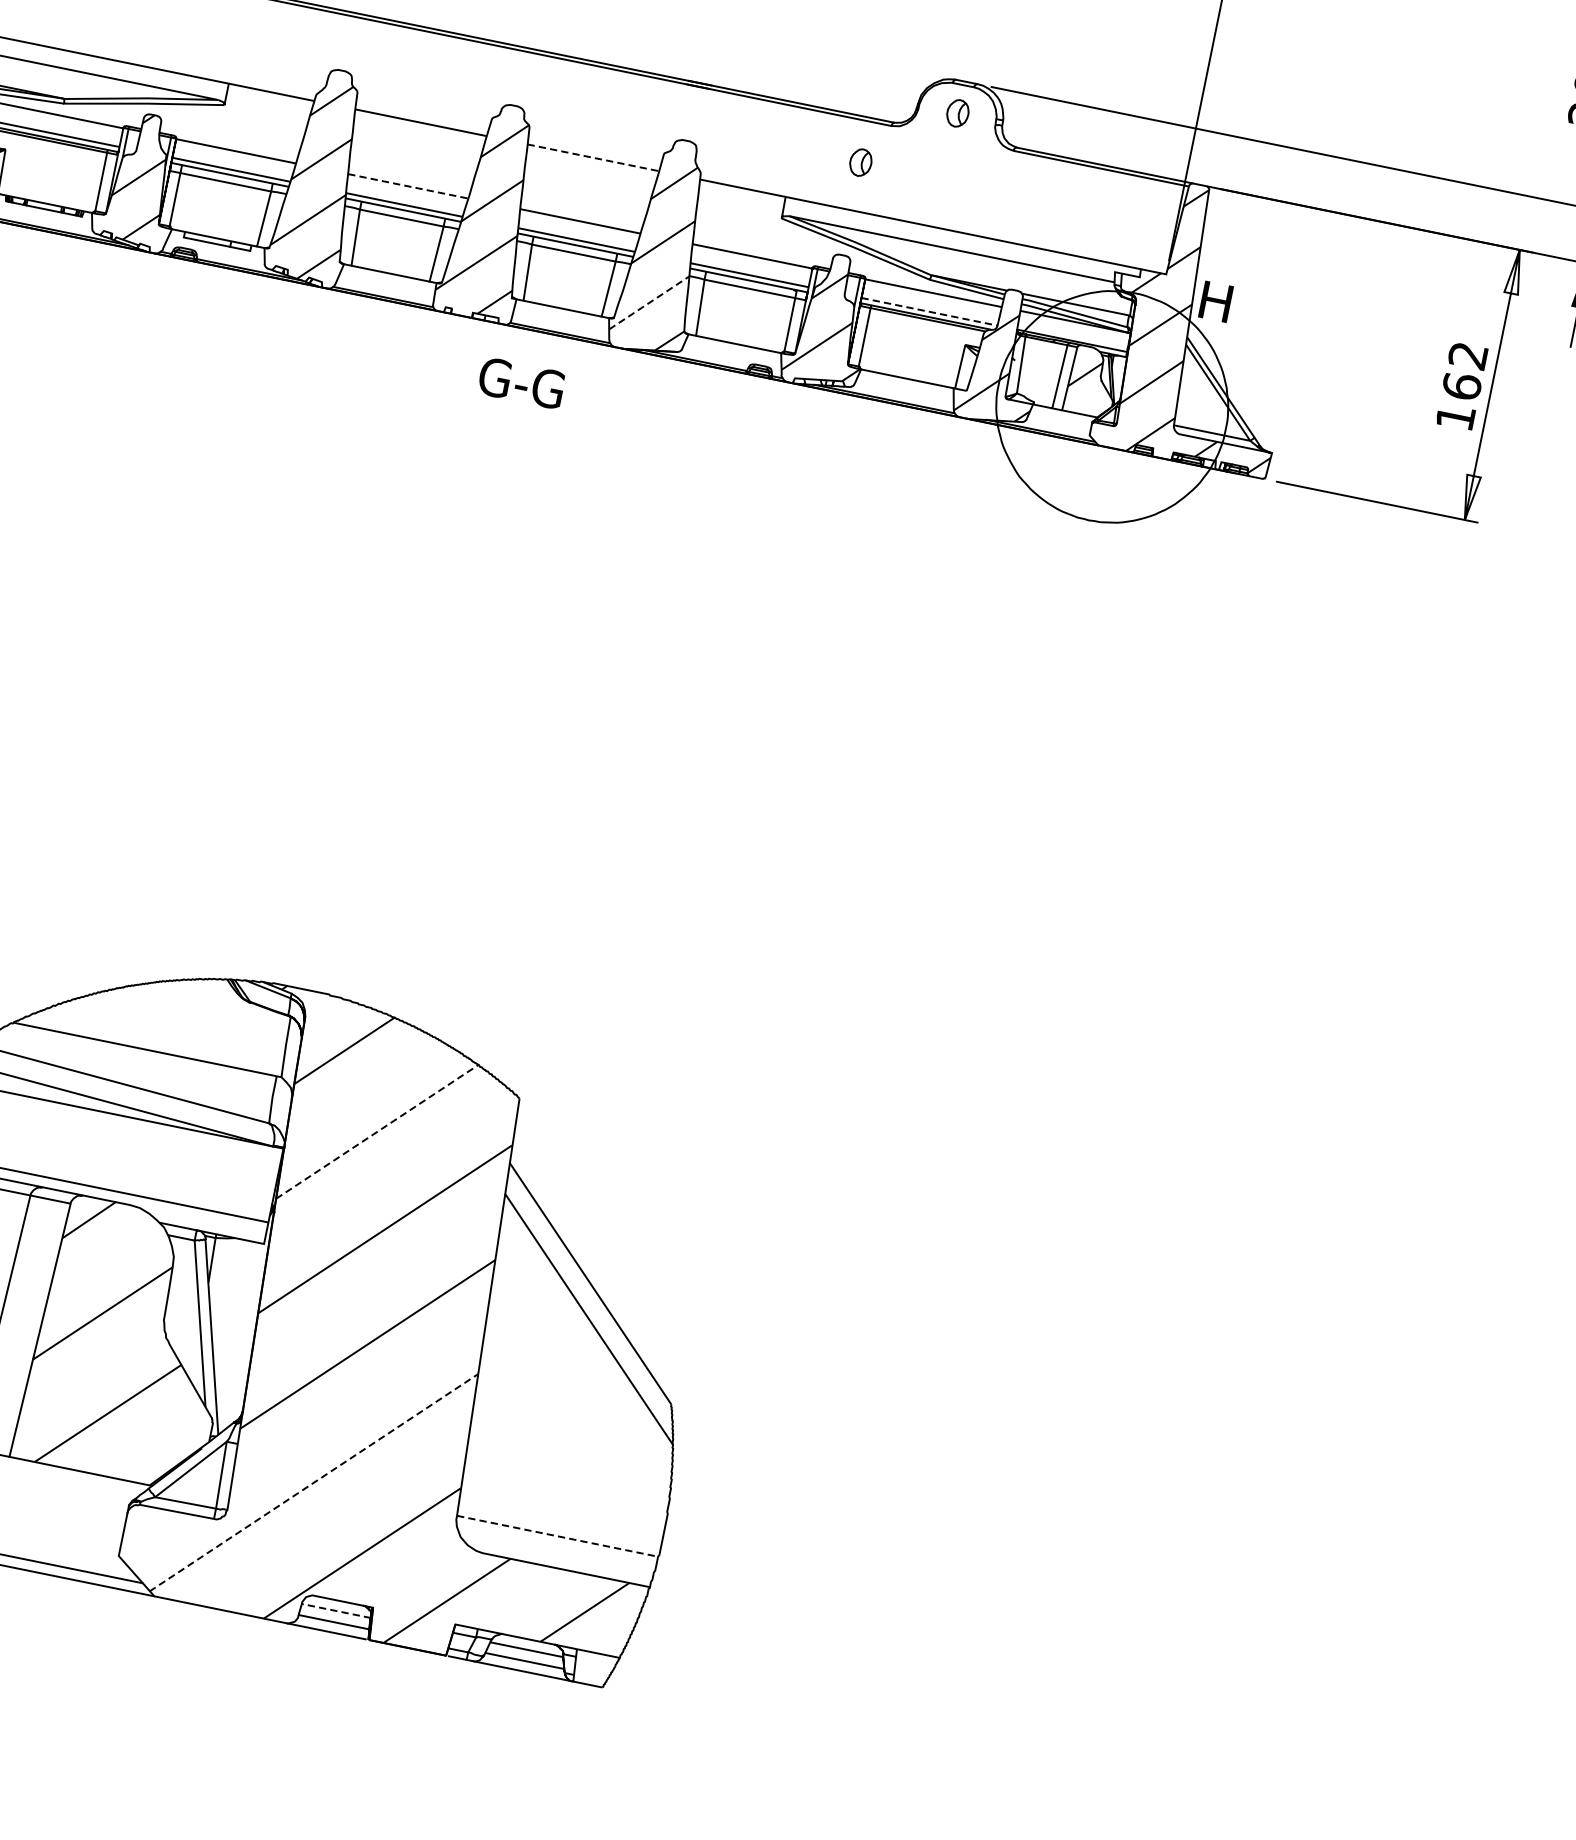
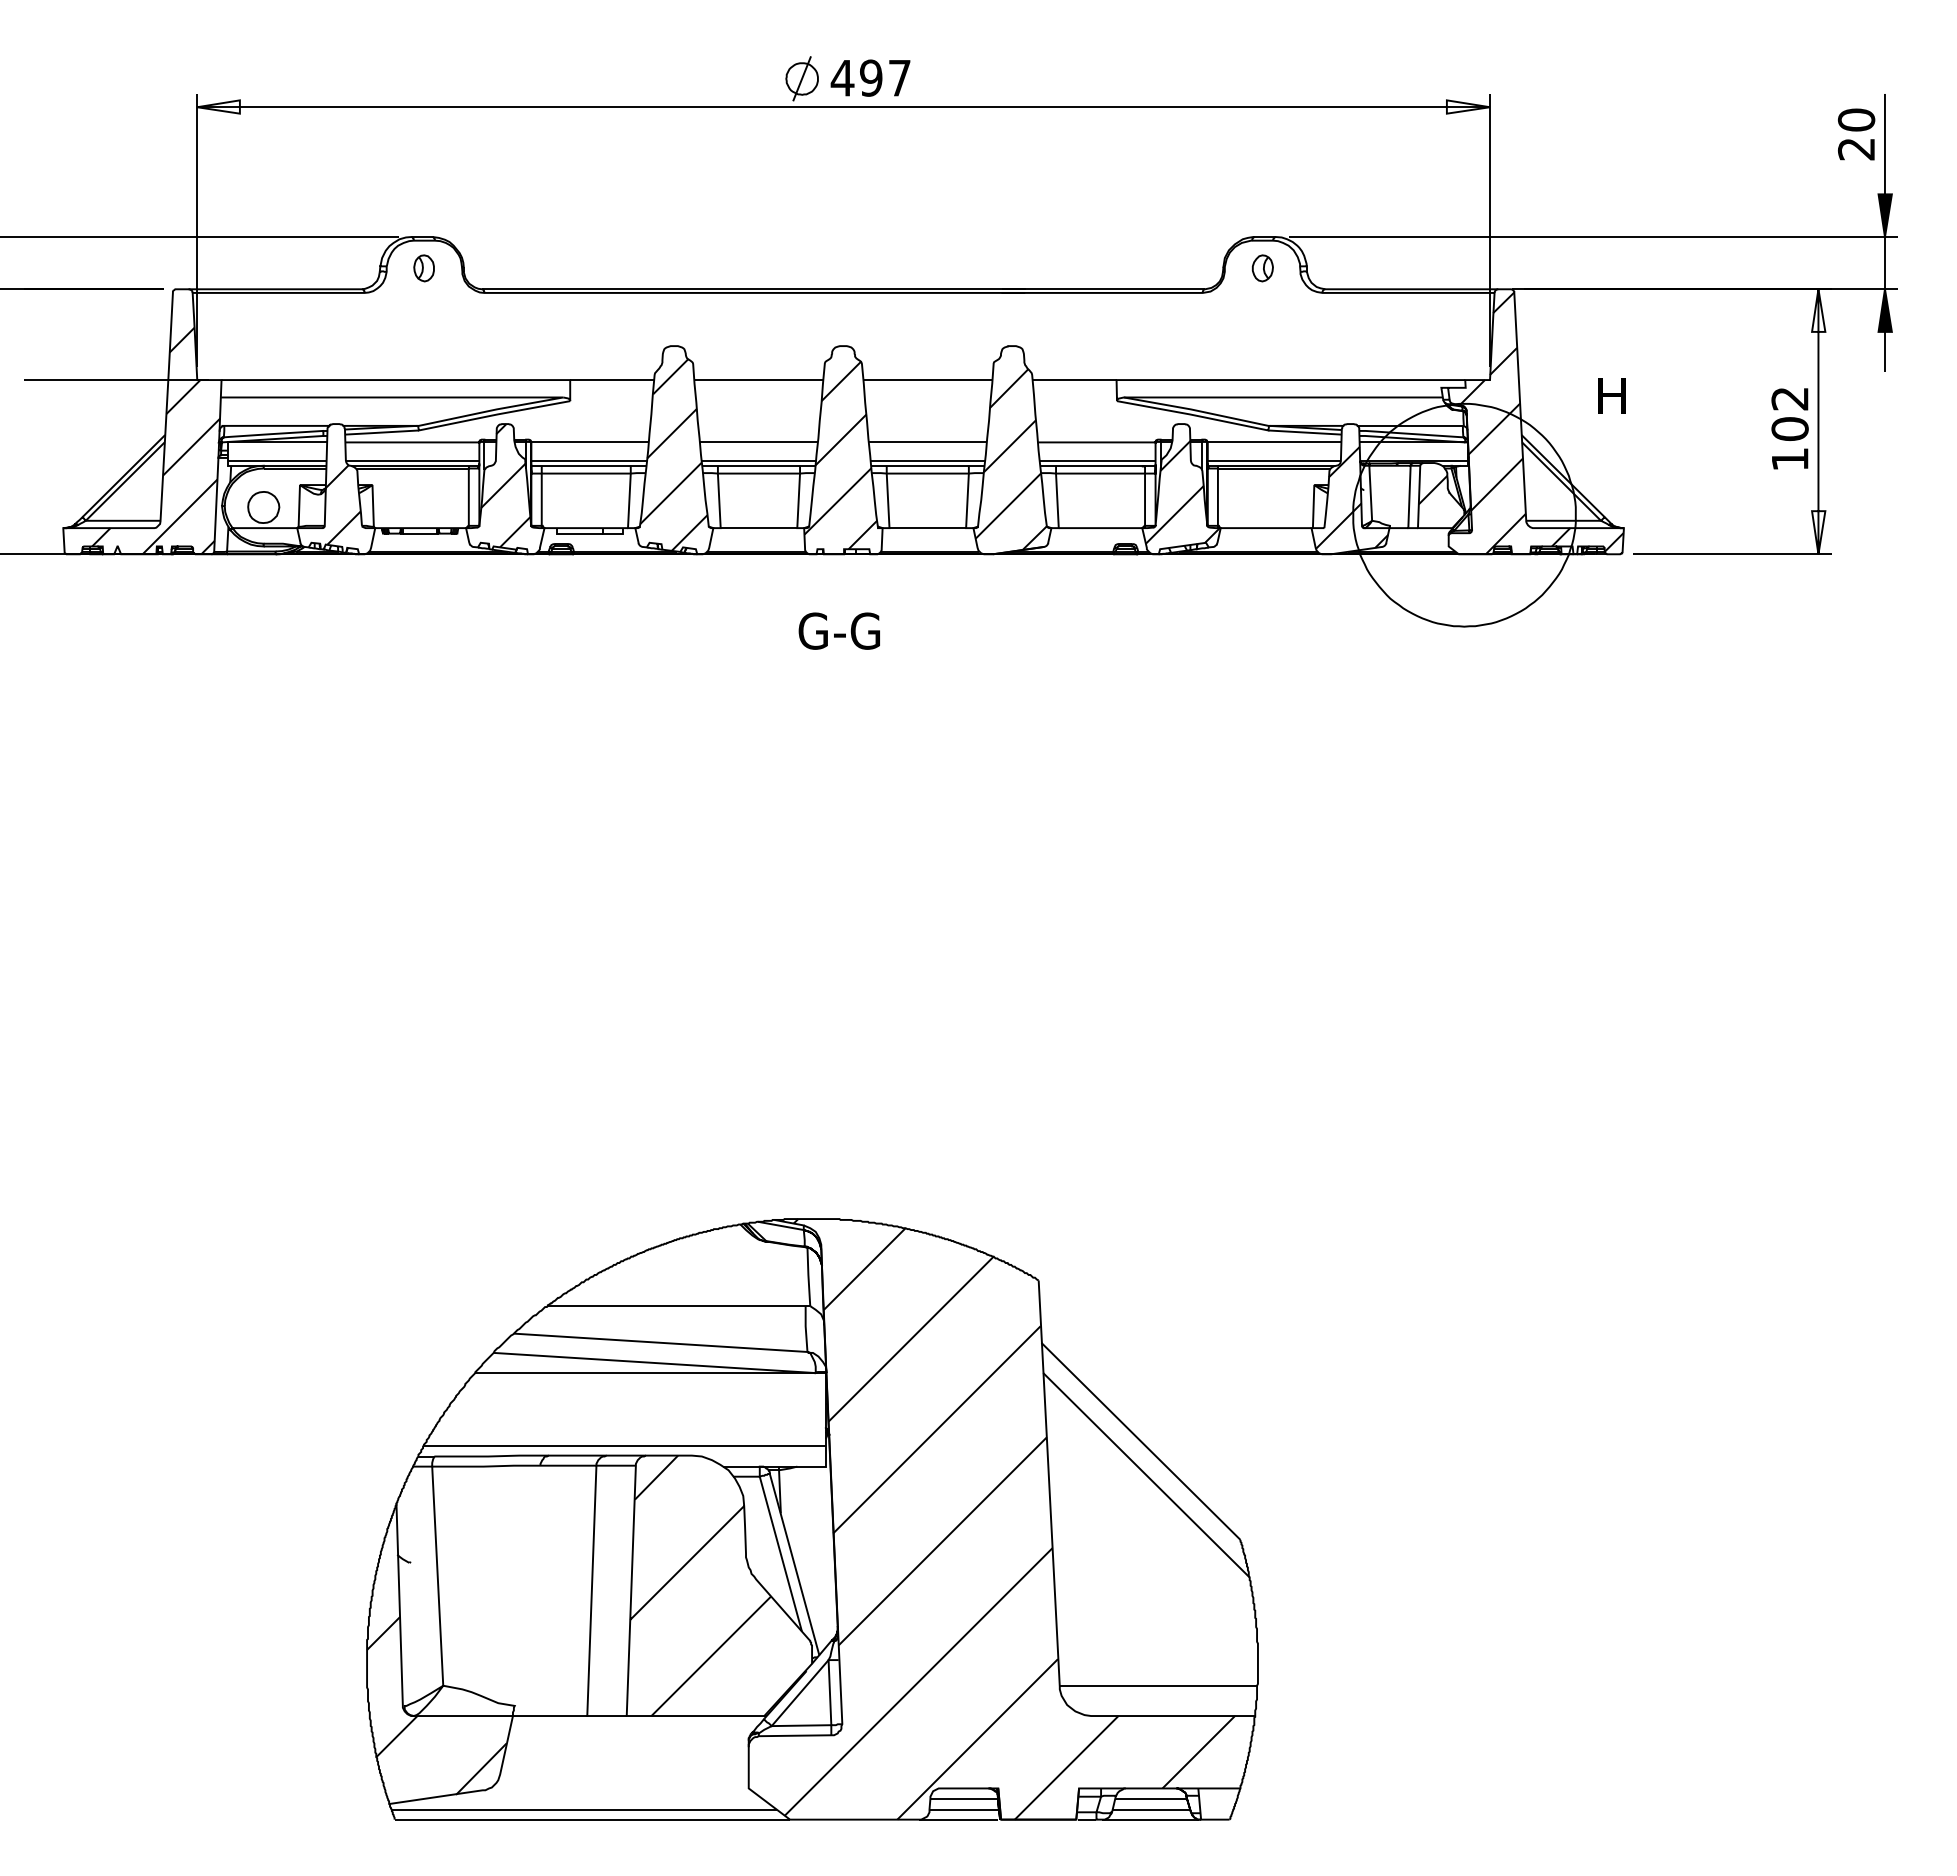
line: (593, 158) -> (928, 380), dashed -> solid
part: (860, 162) -> (1180, 333), removed
line: (407, 186) -> (758, 442), dashed -> solid
text: (1215, 300) -> (1611, 395), moved
line: (649, 302) -> (1008, 505), dashed -> solid
line: (929, 311) -> (1274, 460), dashed -> solid
text: (520, 382) -> (838, 630), moved
text: (1461, 385) -> (1789, 428), 162 -> 102
line: (377, 1132) -> (911, 1339), dashed -> solid
line: (313, 1482) -> (918, 1681), dashed -> solid
line: (557, 1536) -> (1158, 1685), dashed -> solid
line: (336, 1610) -> (964, 1798), dashed -> solid

